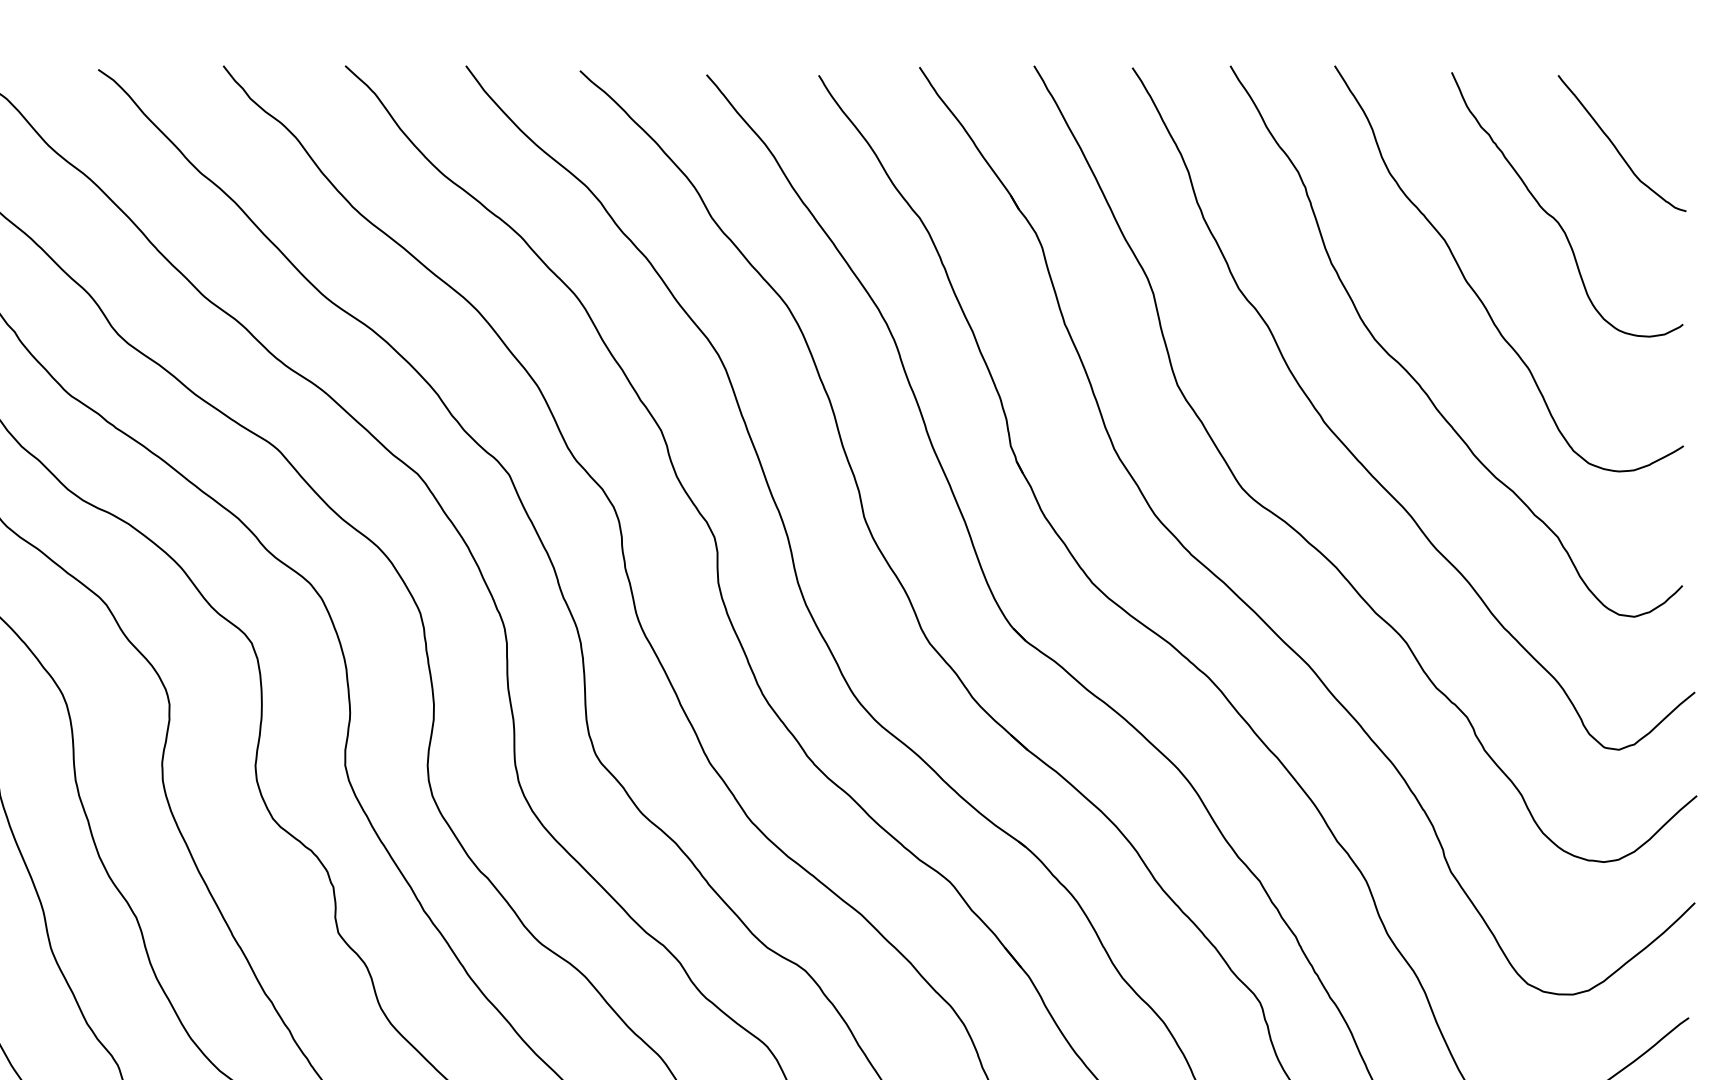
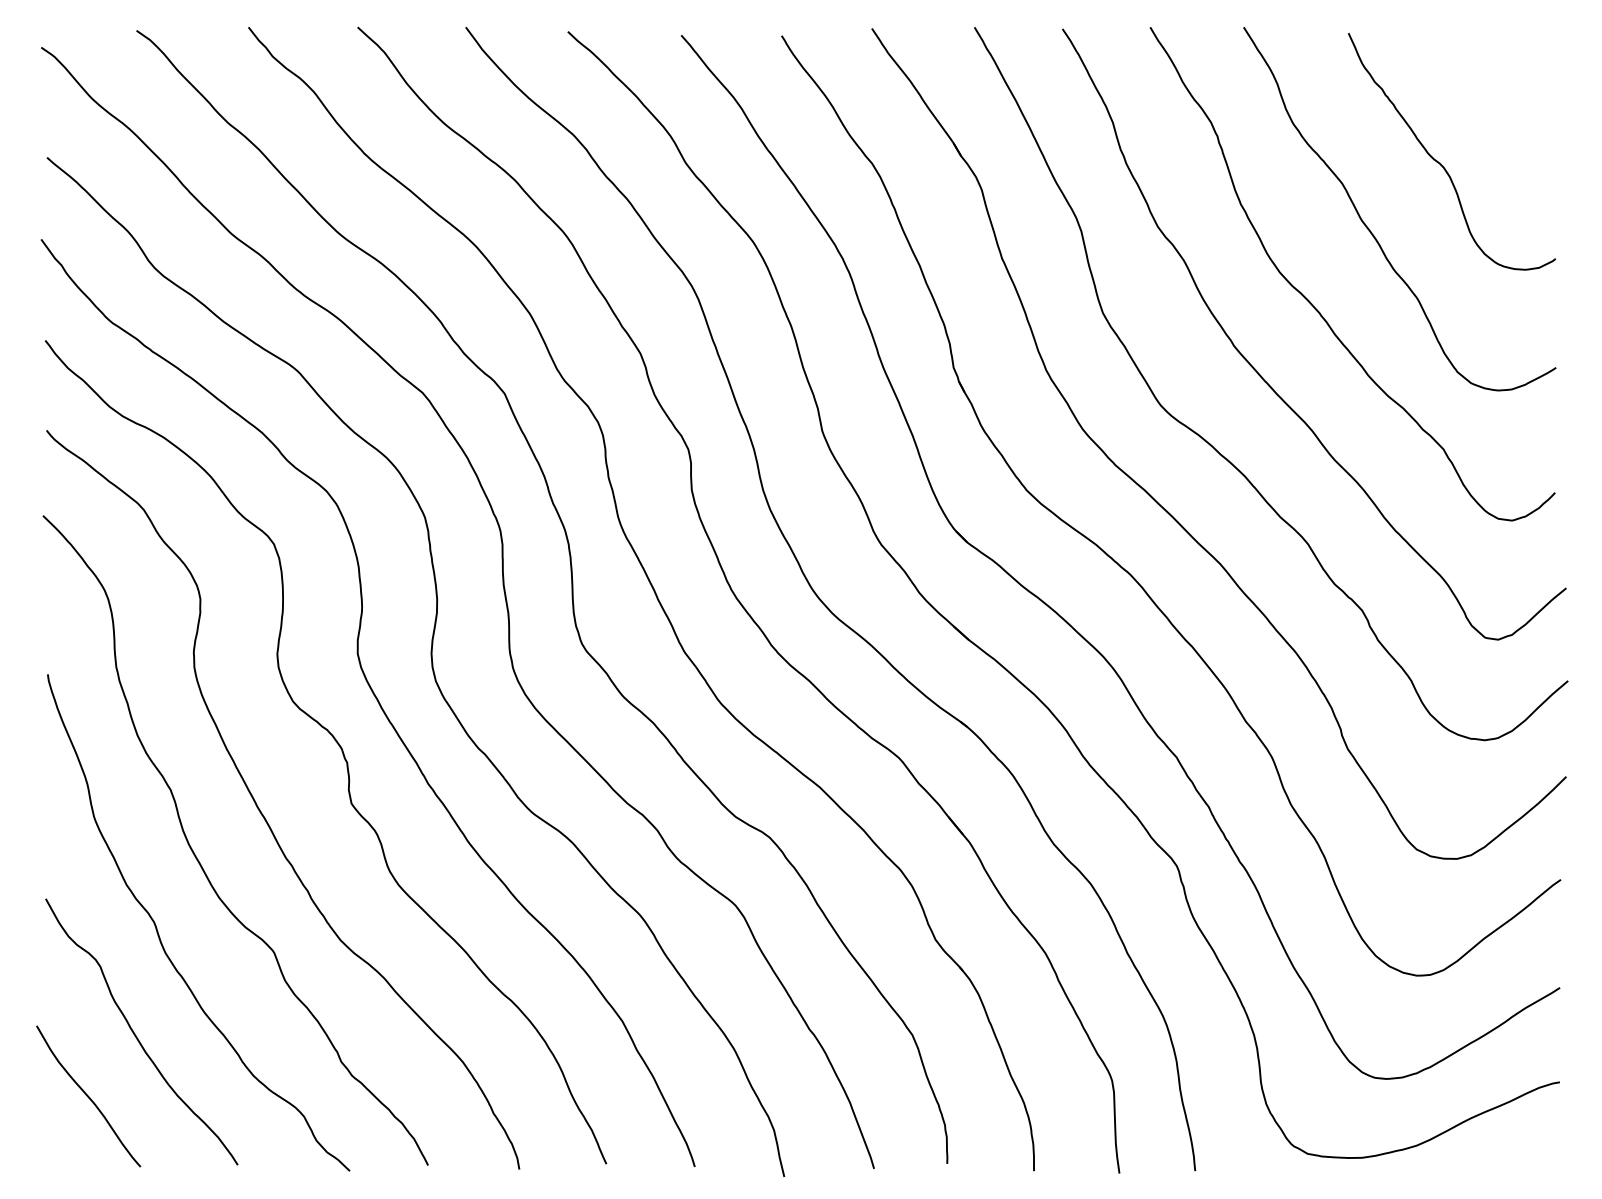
curve: (1617, 147) -> (1496, 100), removed

